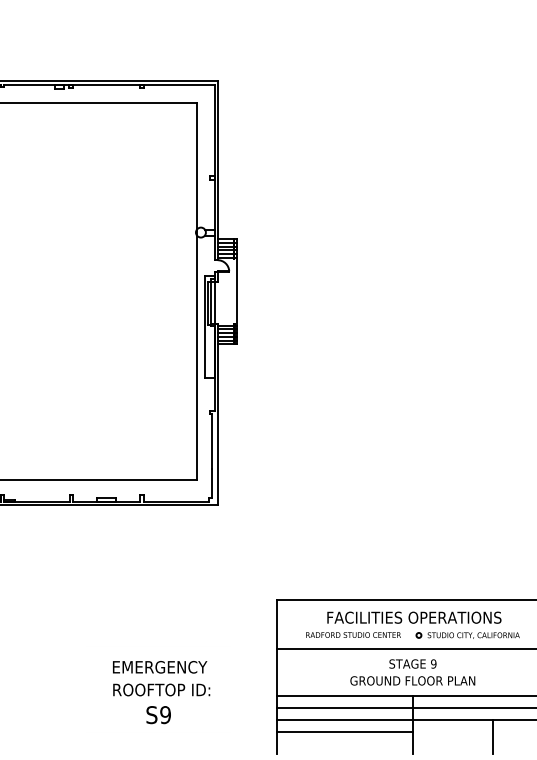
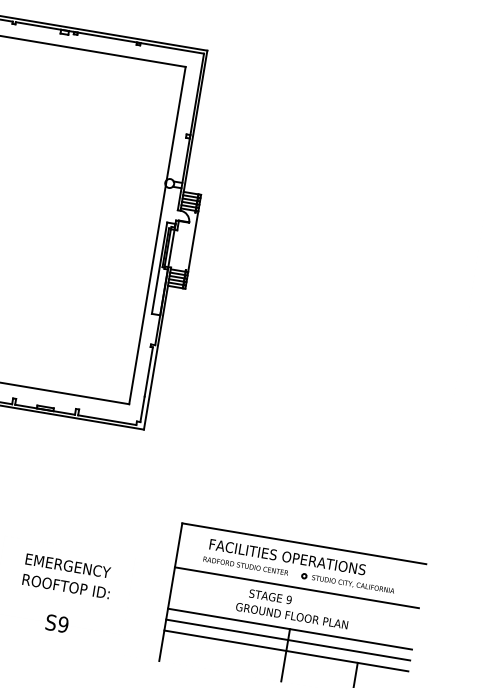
text: (414, 617) -> (287, 556), moved
text: (412, 663) -> (270, 596), moved
text: (158, 715) -> (57, 624), moved
line: (344, 732) -> (223, 651), removed

